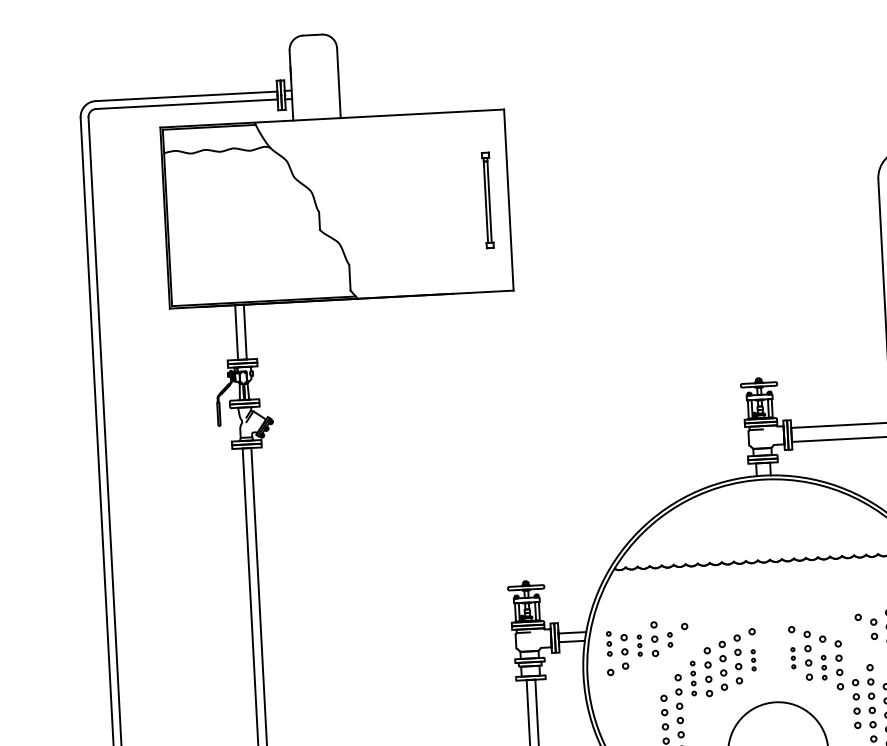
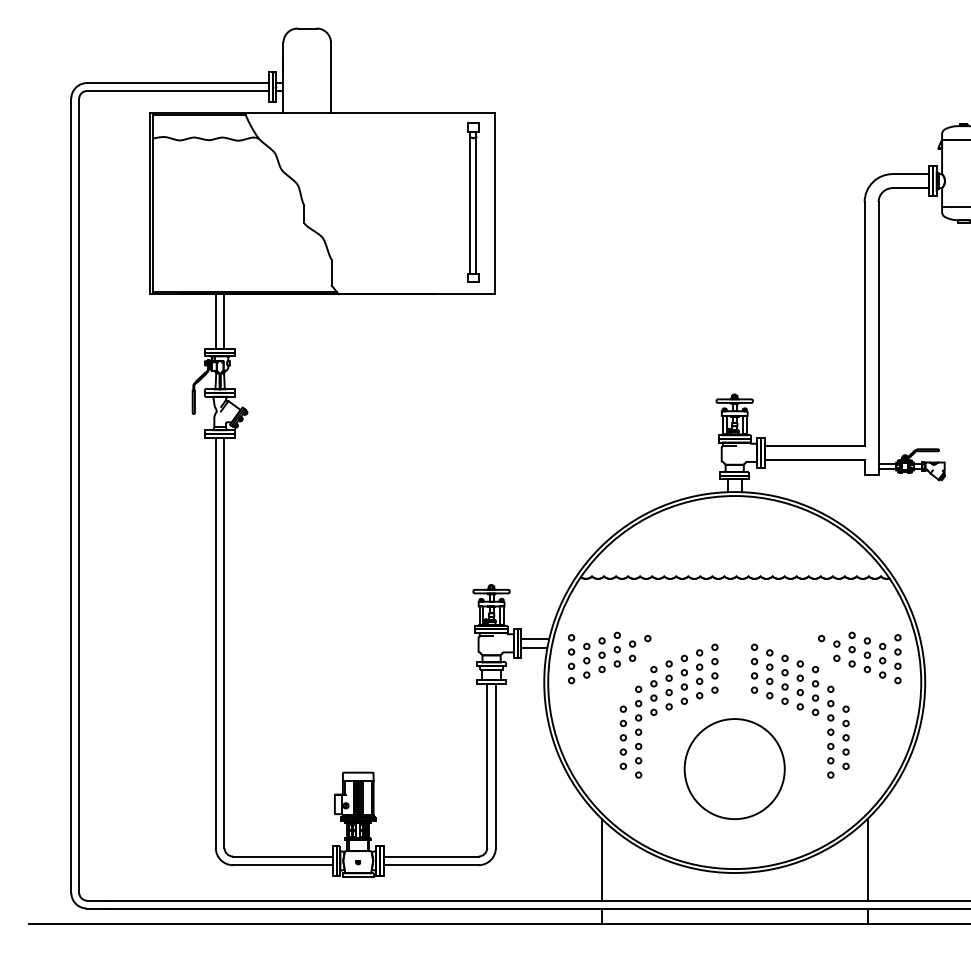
part: (487, 200) -> (473, 202), size x1.67
part: (669, 639) -> (632, 650), size x1.43
part: (609, 643) -> (571, 651), size x1.43
part: (639, 645) -> (601, 655), size x1.67
part: (793, 657) -> (754, 675), size x1.67
part: (753, 659) -> (714, 675), size x1.67
part: (823, 667) -> (784, 686), size x1.43
part: (693, 678) -> (653, 690), size x1.43
part: (856, 703) -> (815, 690), moved

